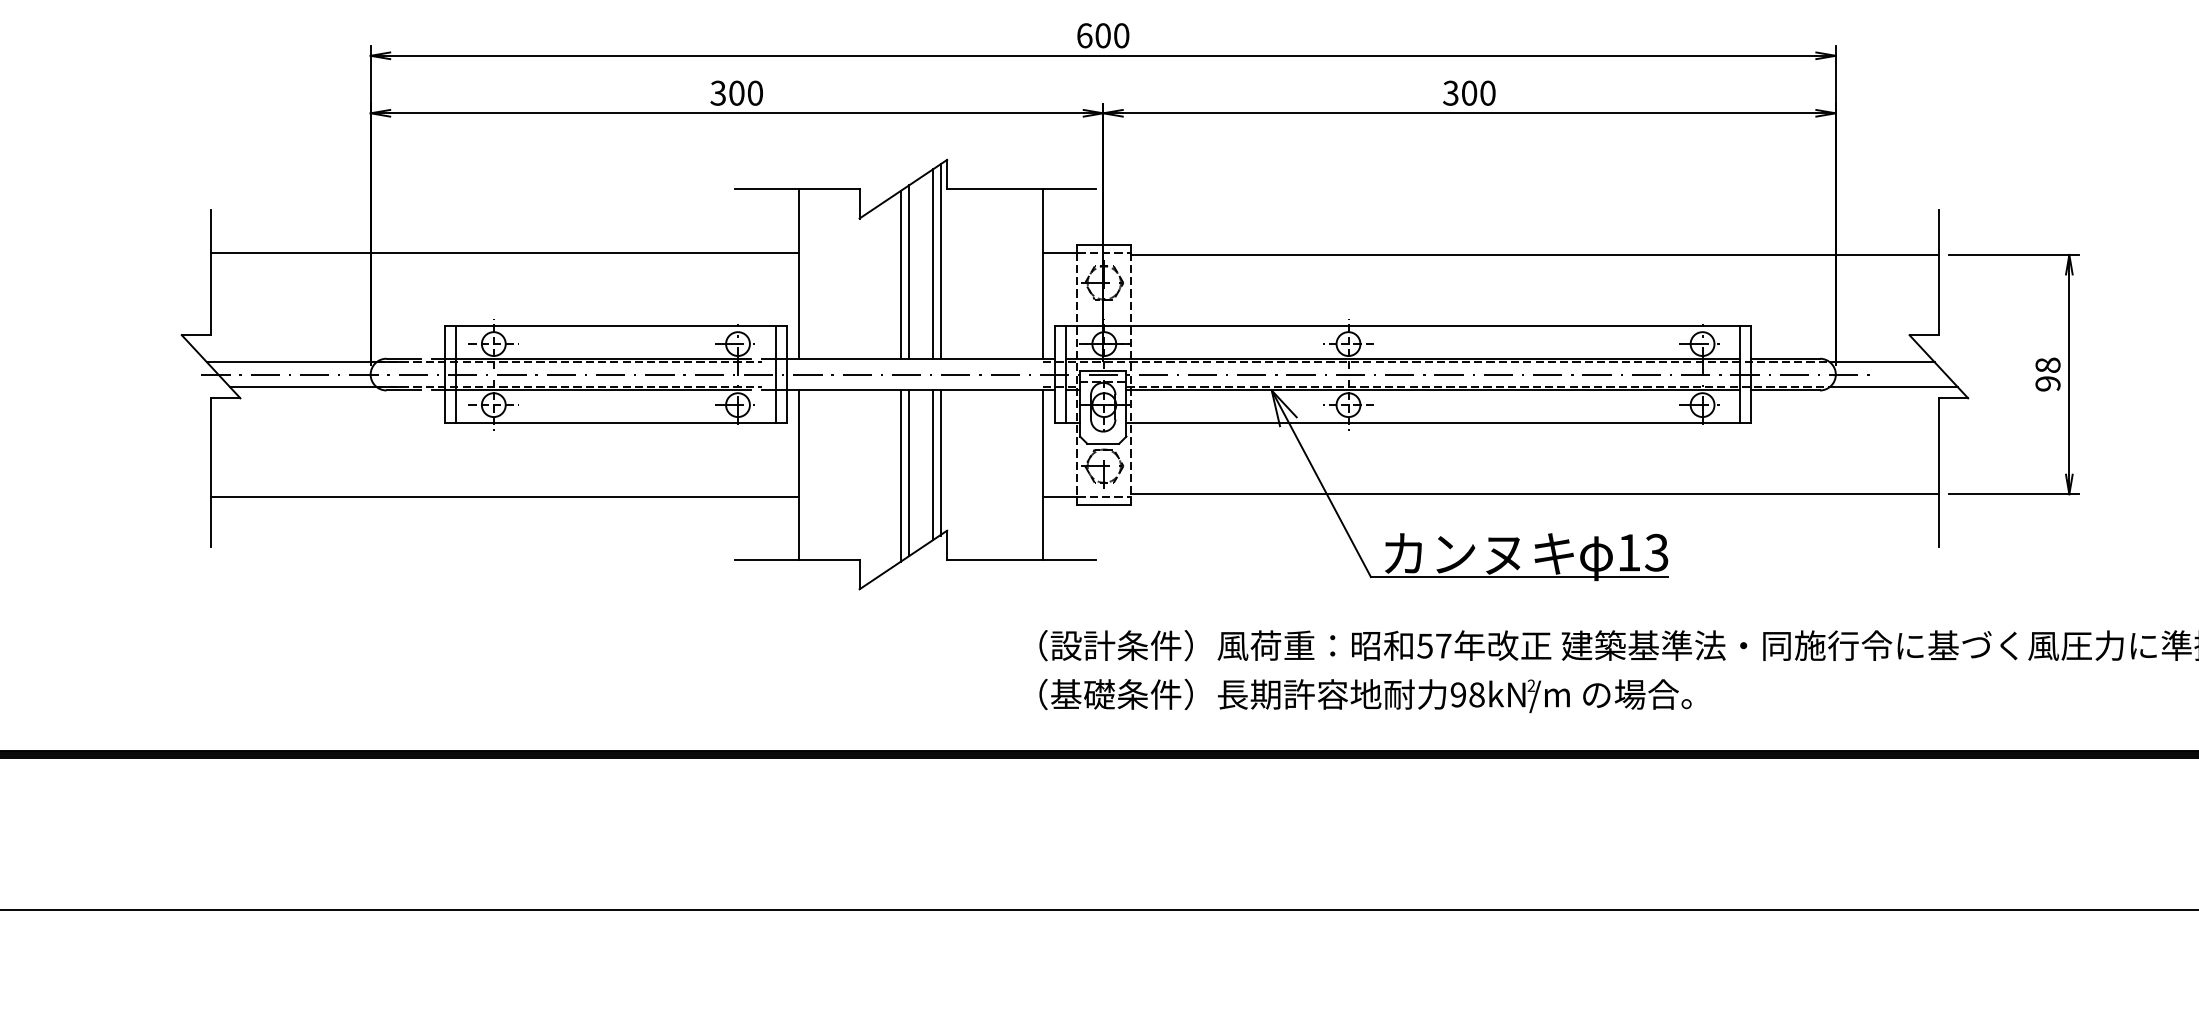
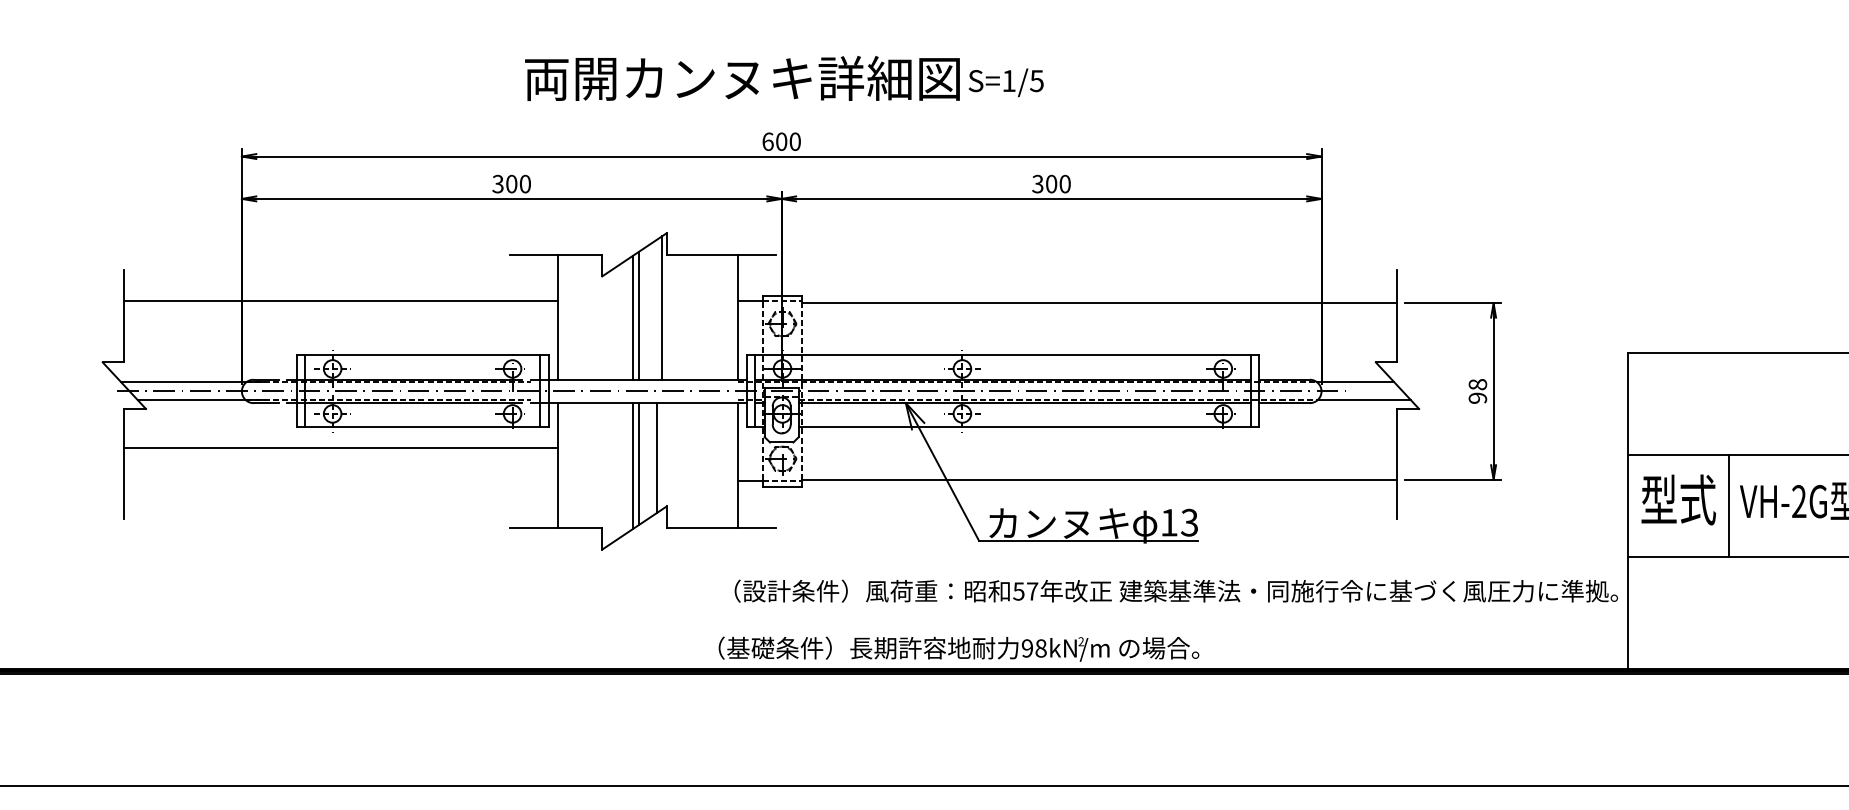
line: (933, 263) -> (656, 309), removed
line: (941, 462) -> (662, 456), removed
line: (504, 496) -> (340, 448), moved
text: (1364, 694) -> (958, 648), moved

